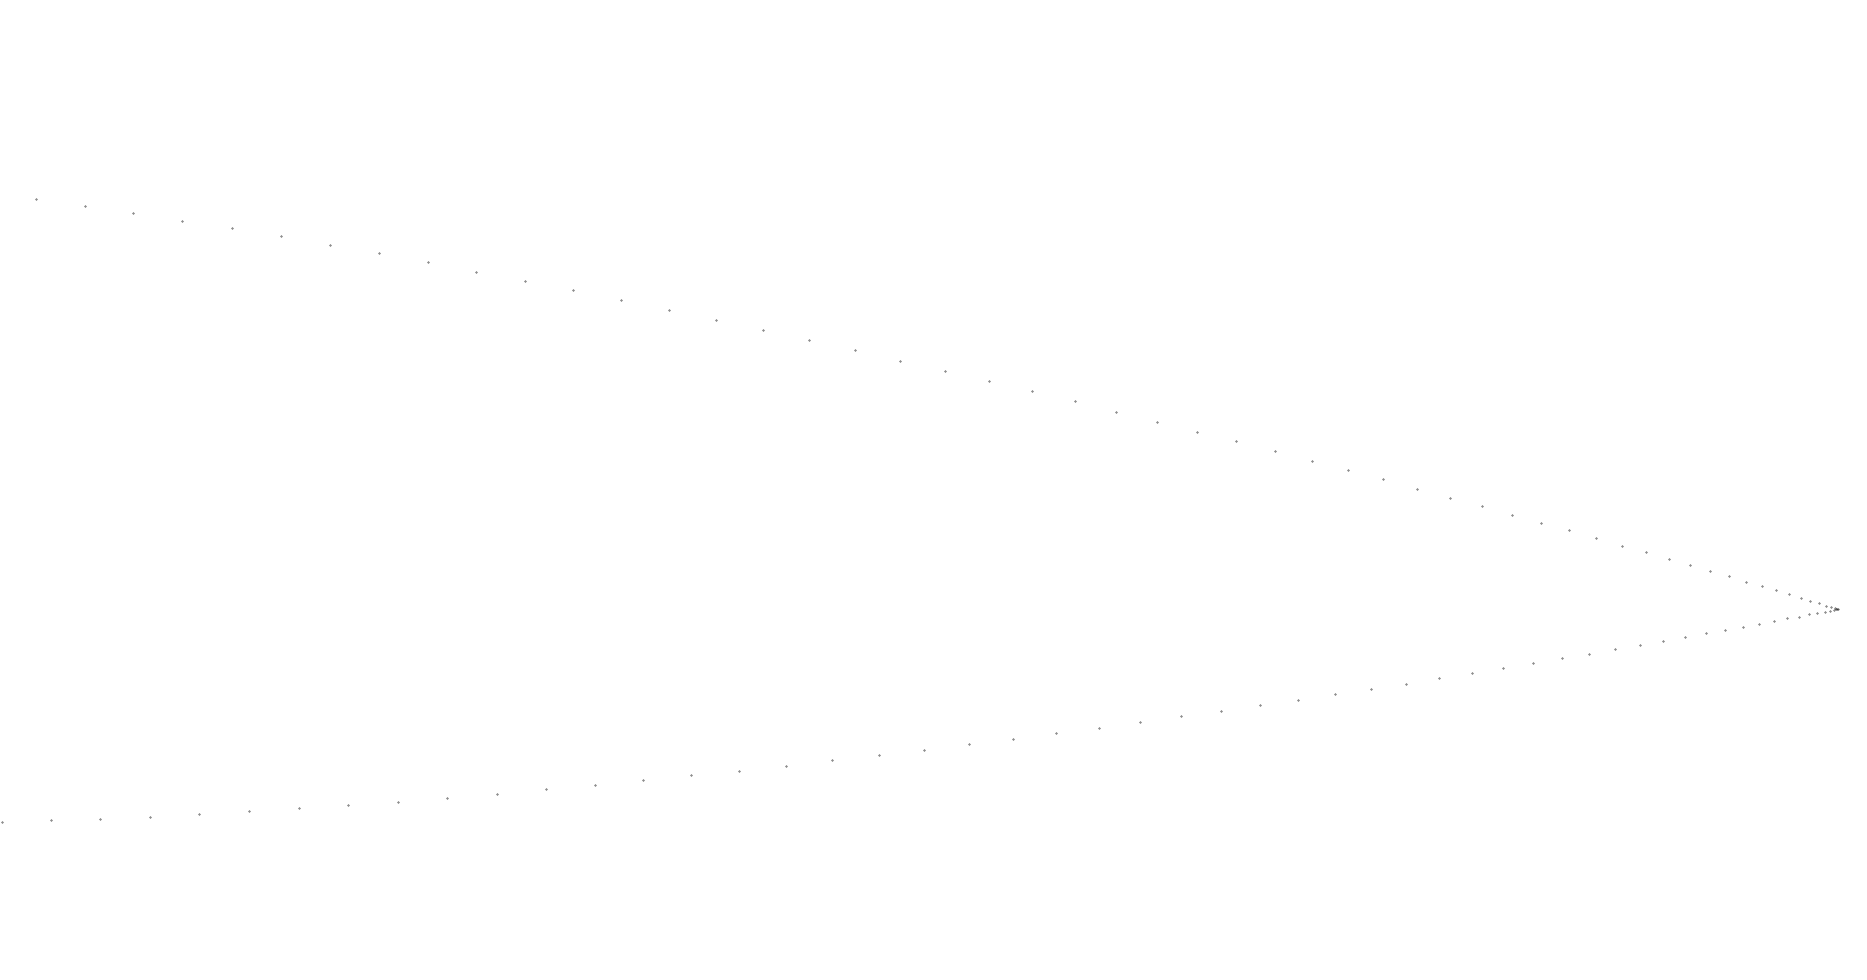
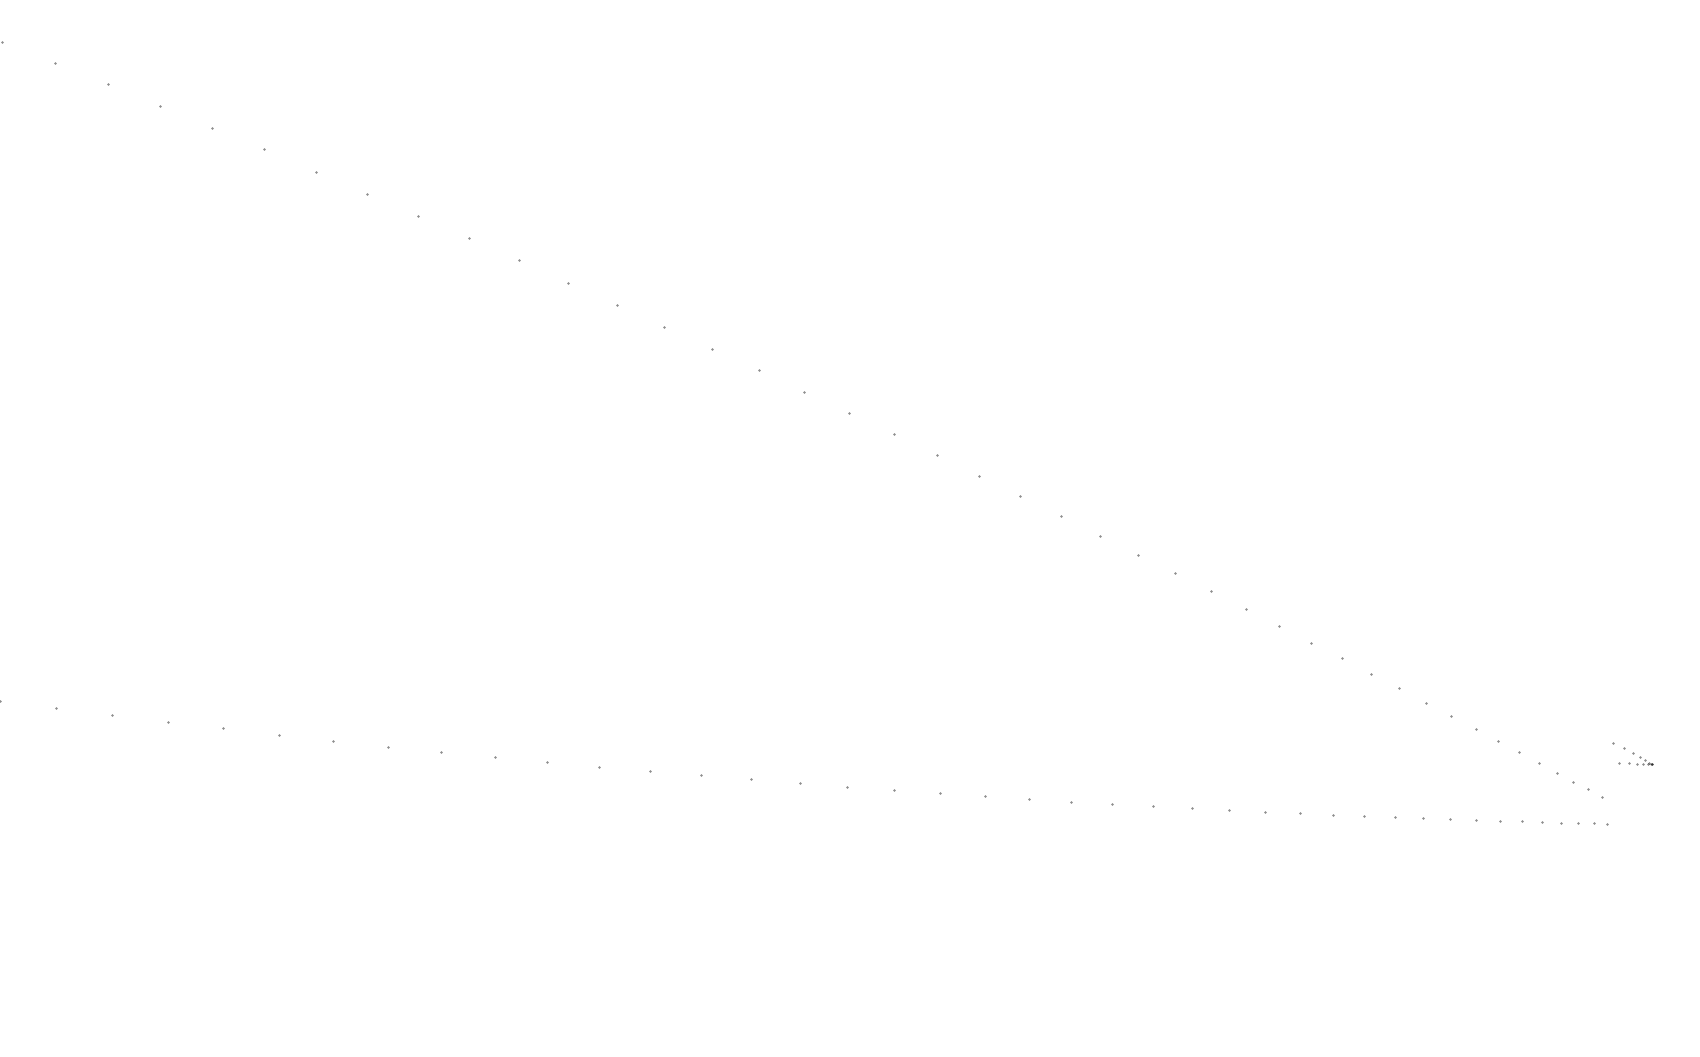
part: (1819, 606) -> (1632, 756), moved

